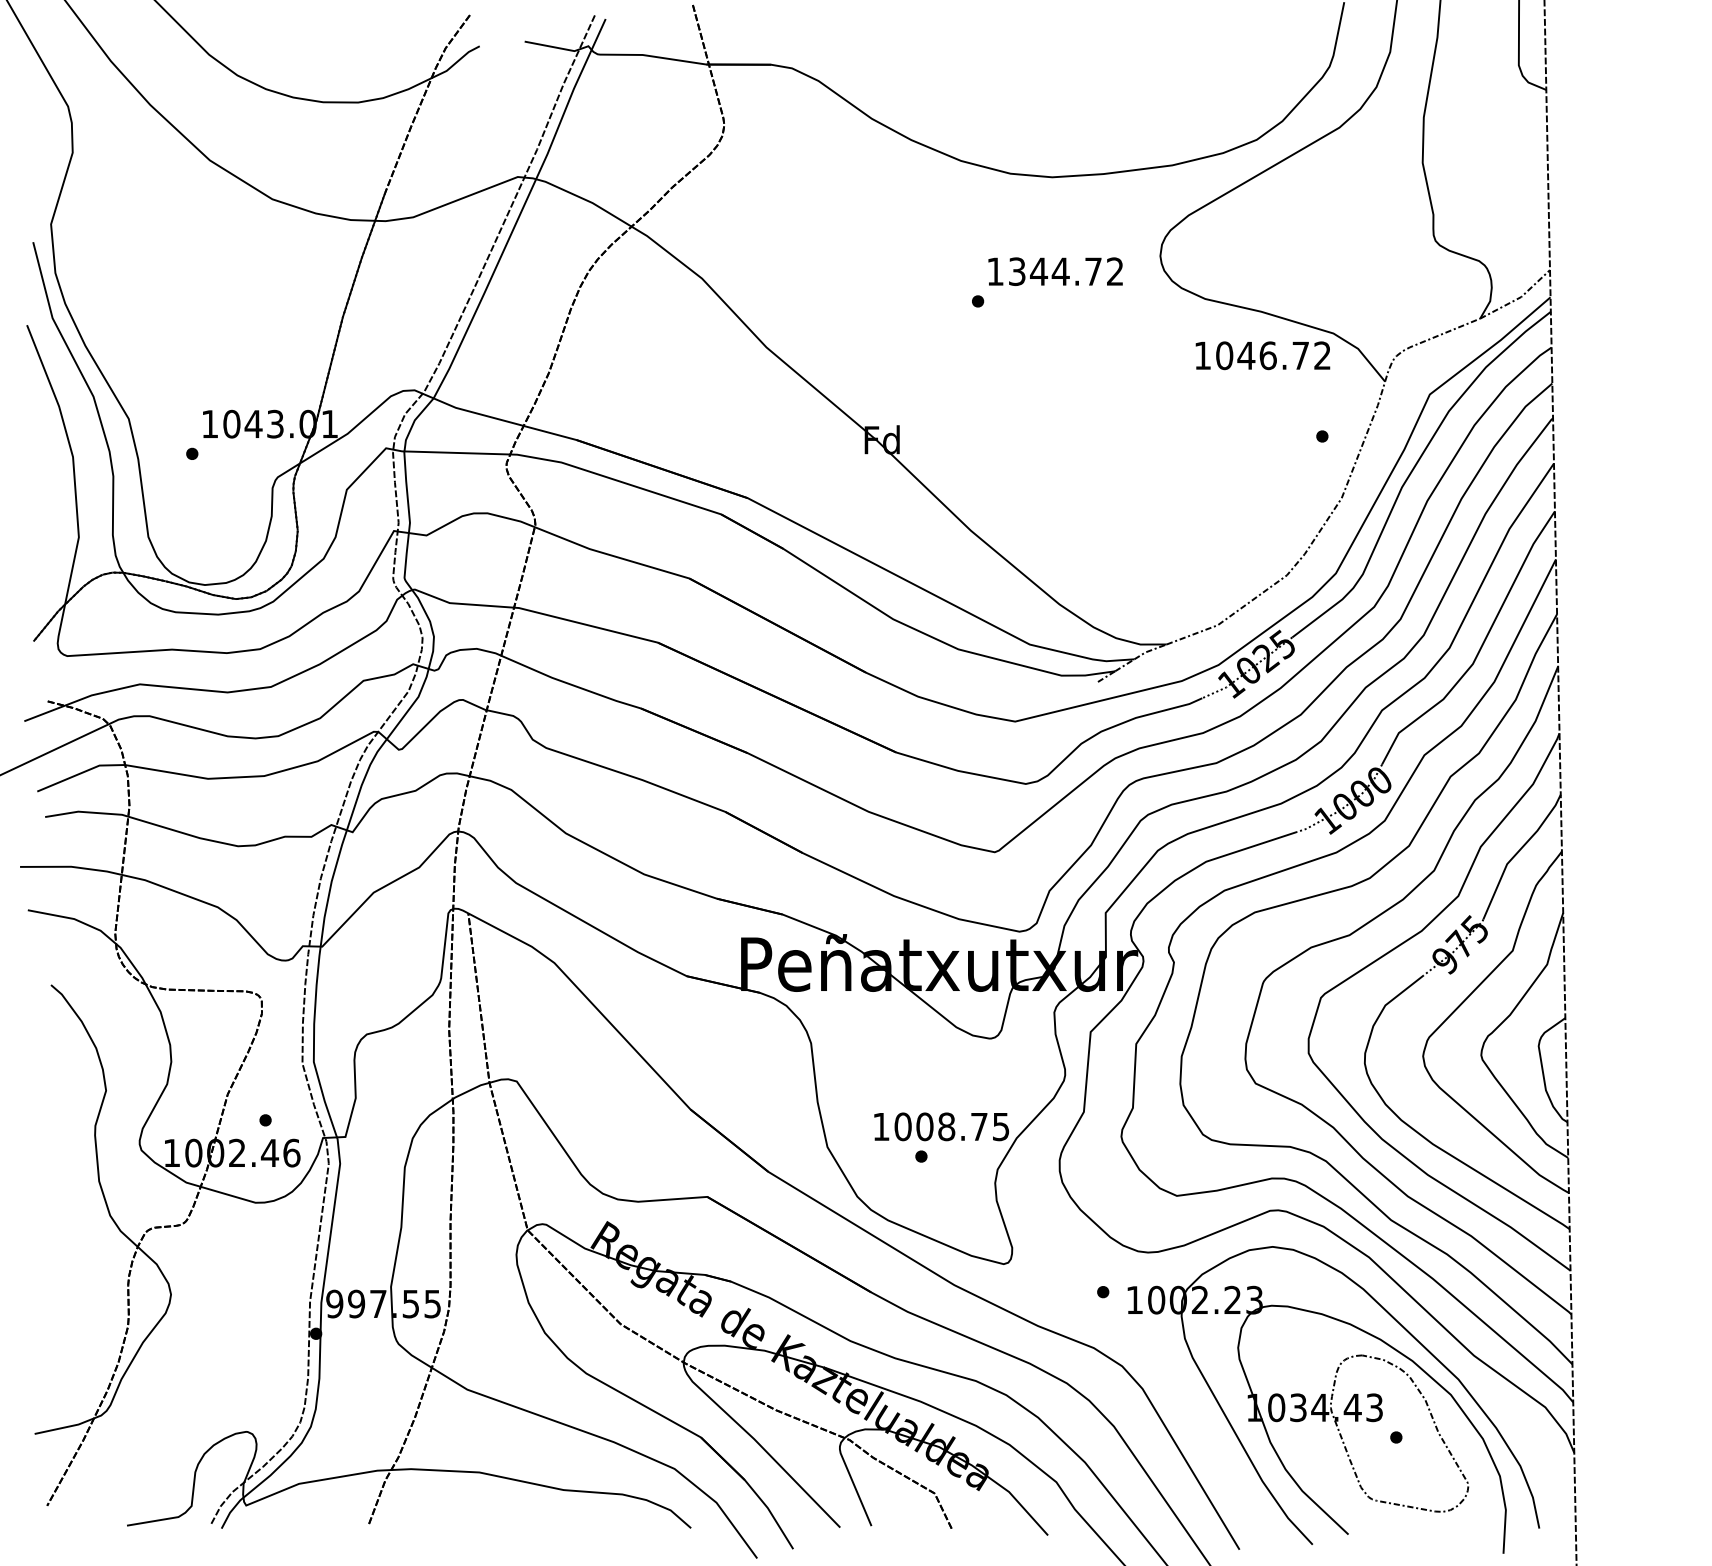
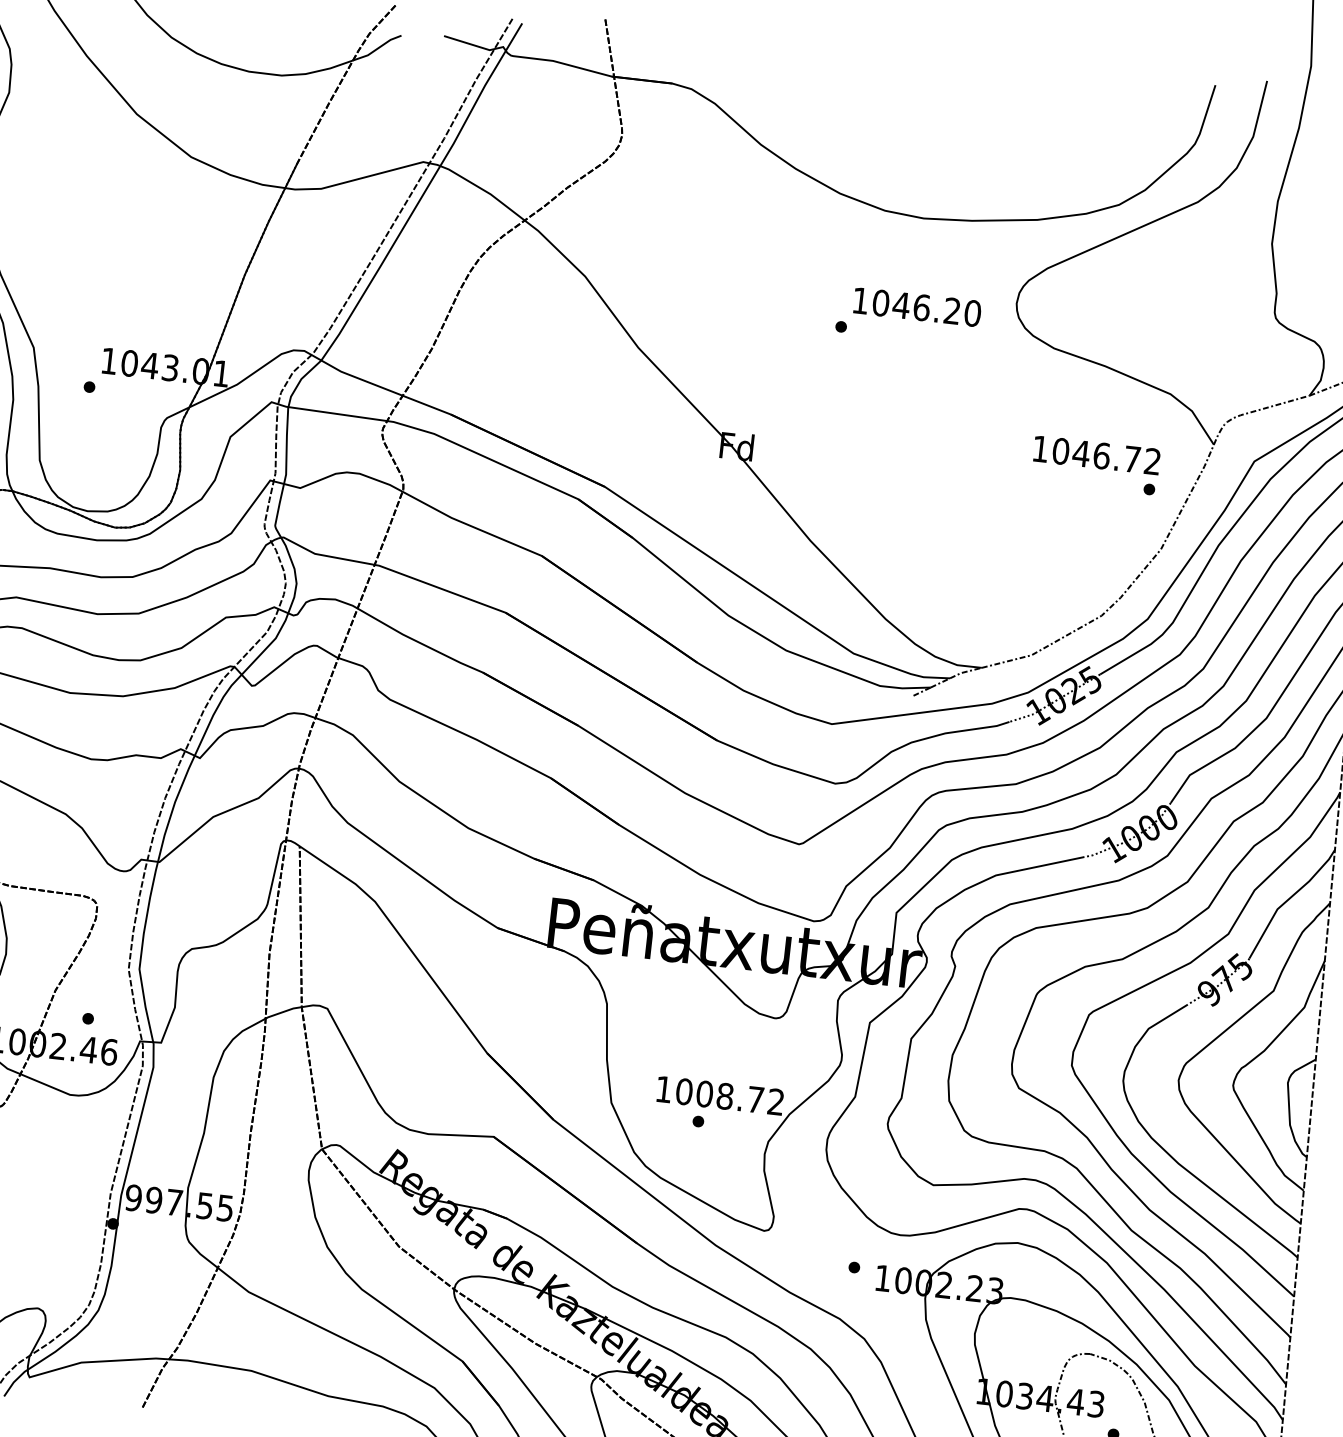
text: (1065, 271) -> (926, 308), 1344.72 -> 1046.20
text: (1262, 355) -> (1096, 455), moved
text: (1000, 1126) -> (775, 1101), 1008.75 -> 1008.72

